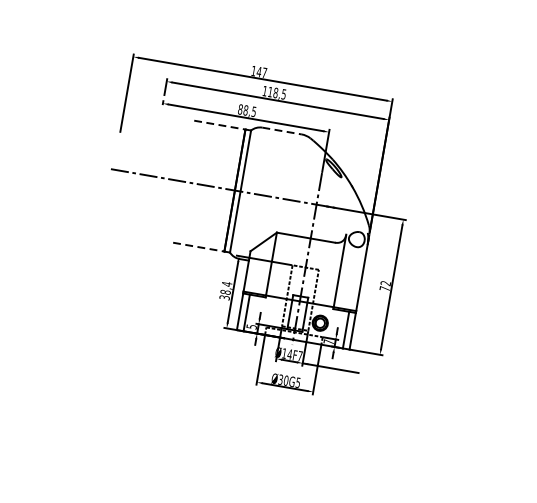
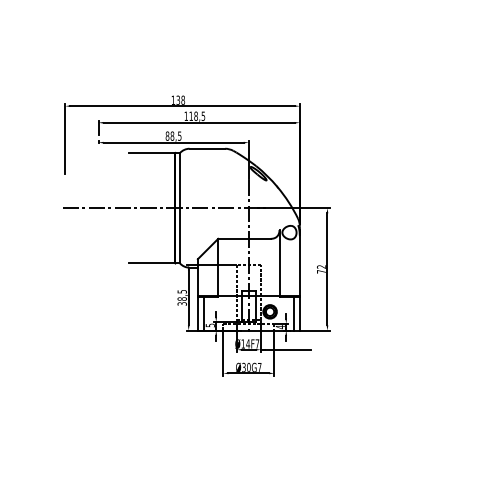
text: (261, 71) -> (180, 99), 147 -> 138
line: (220, 125) -> (152, 153), dashed -> solid
line: (282, 130) -> (207, 148), dashed -> solid
line: (199, 247) -> (152, 263), dashed -> solid
text: (226, 283) -> (181, 291), 38,4 -> 38,5
text: (327, 342) -> (279, 327), 7 -> 4
text: (297, 382) -> (259, 367), G5 -> G7

